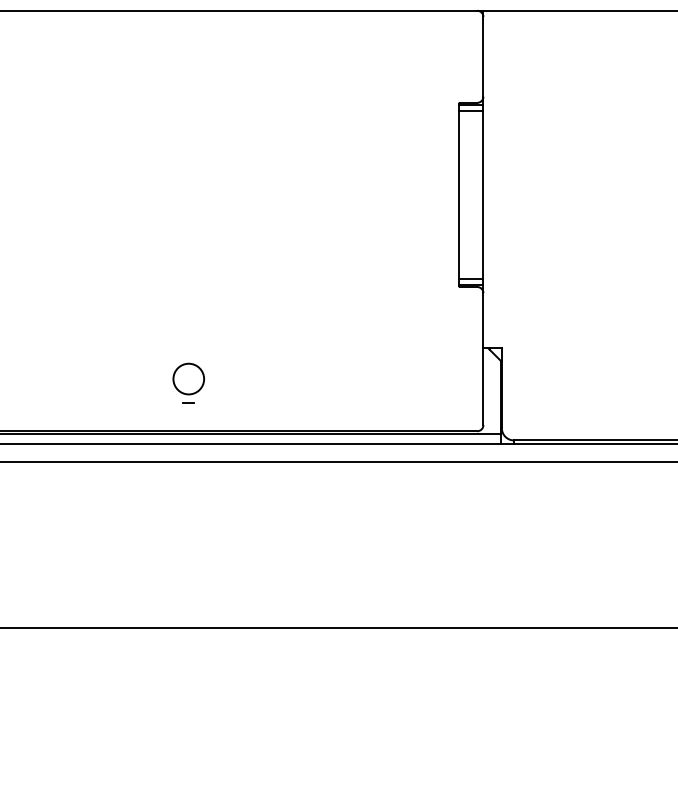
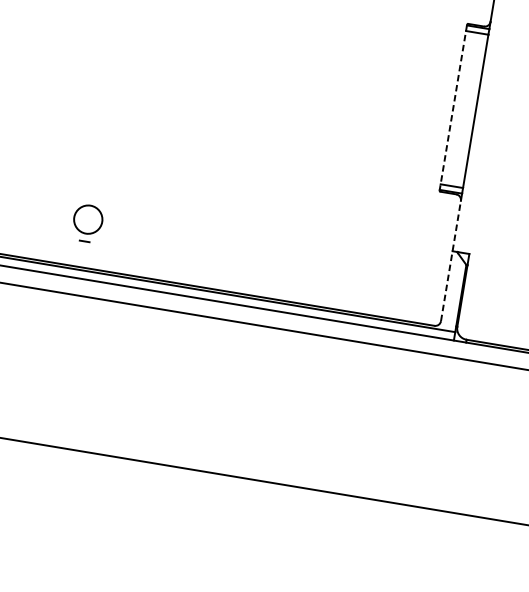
line: (458, 194) -> (453, 107), solid -> dashed
line: (483, 359) -> (450, 261), solid -> dashed
part: (188, 382) -> (87, 222), moved

